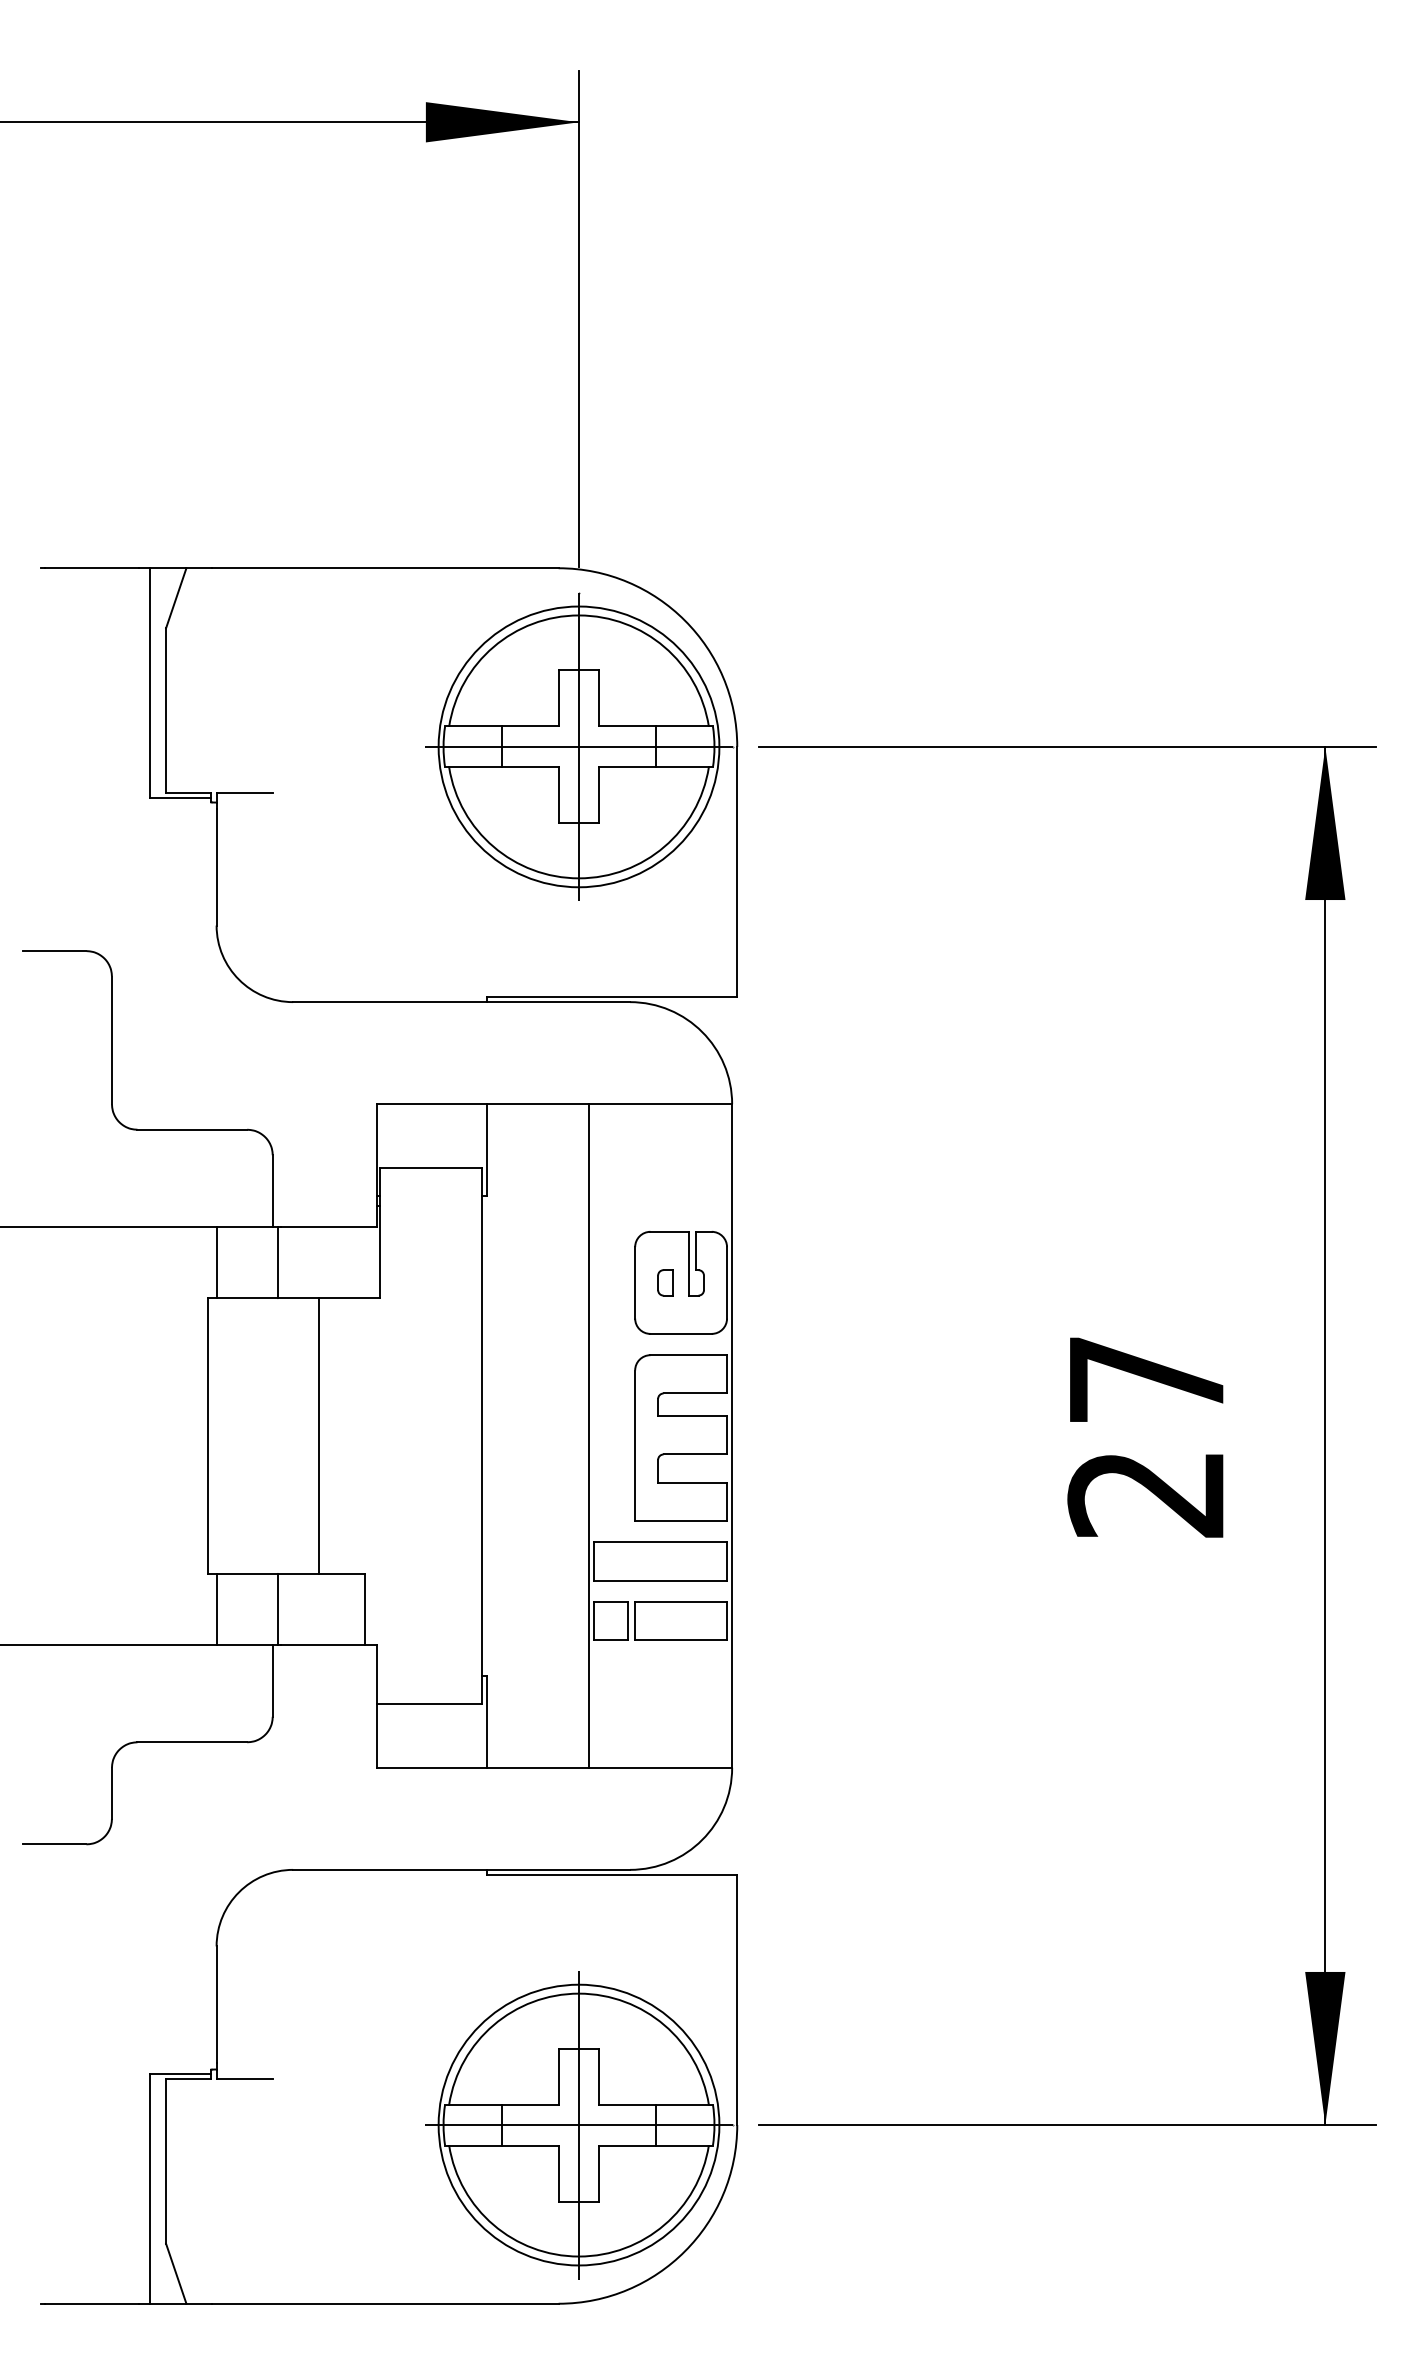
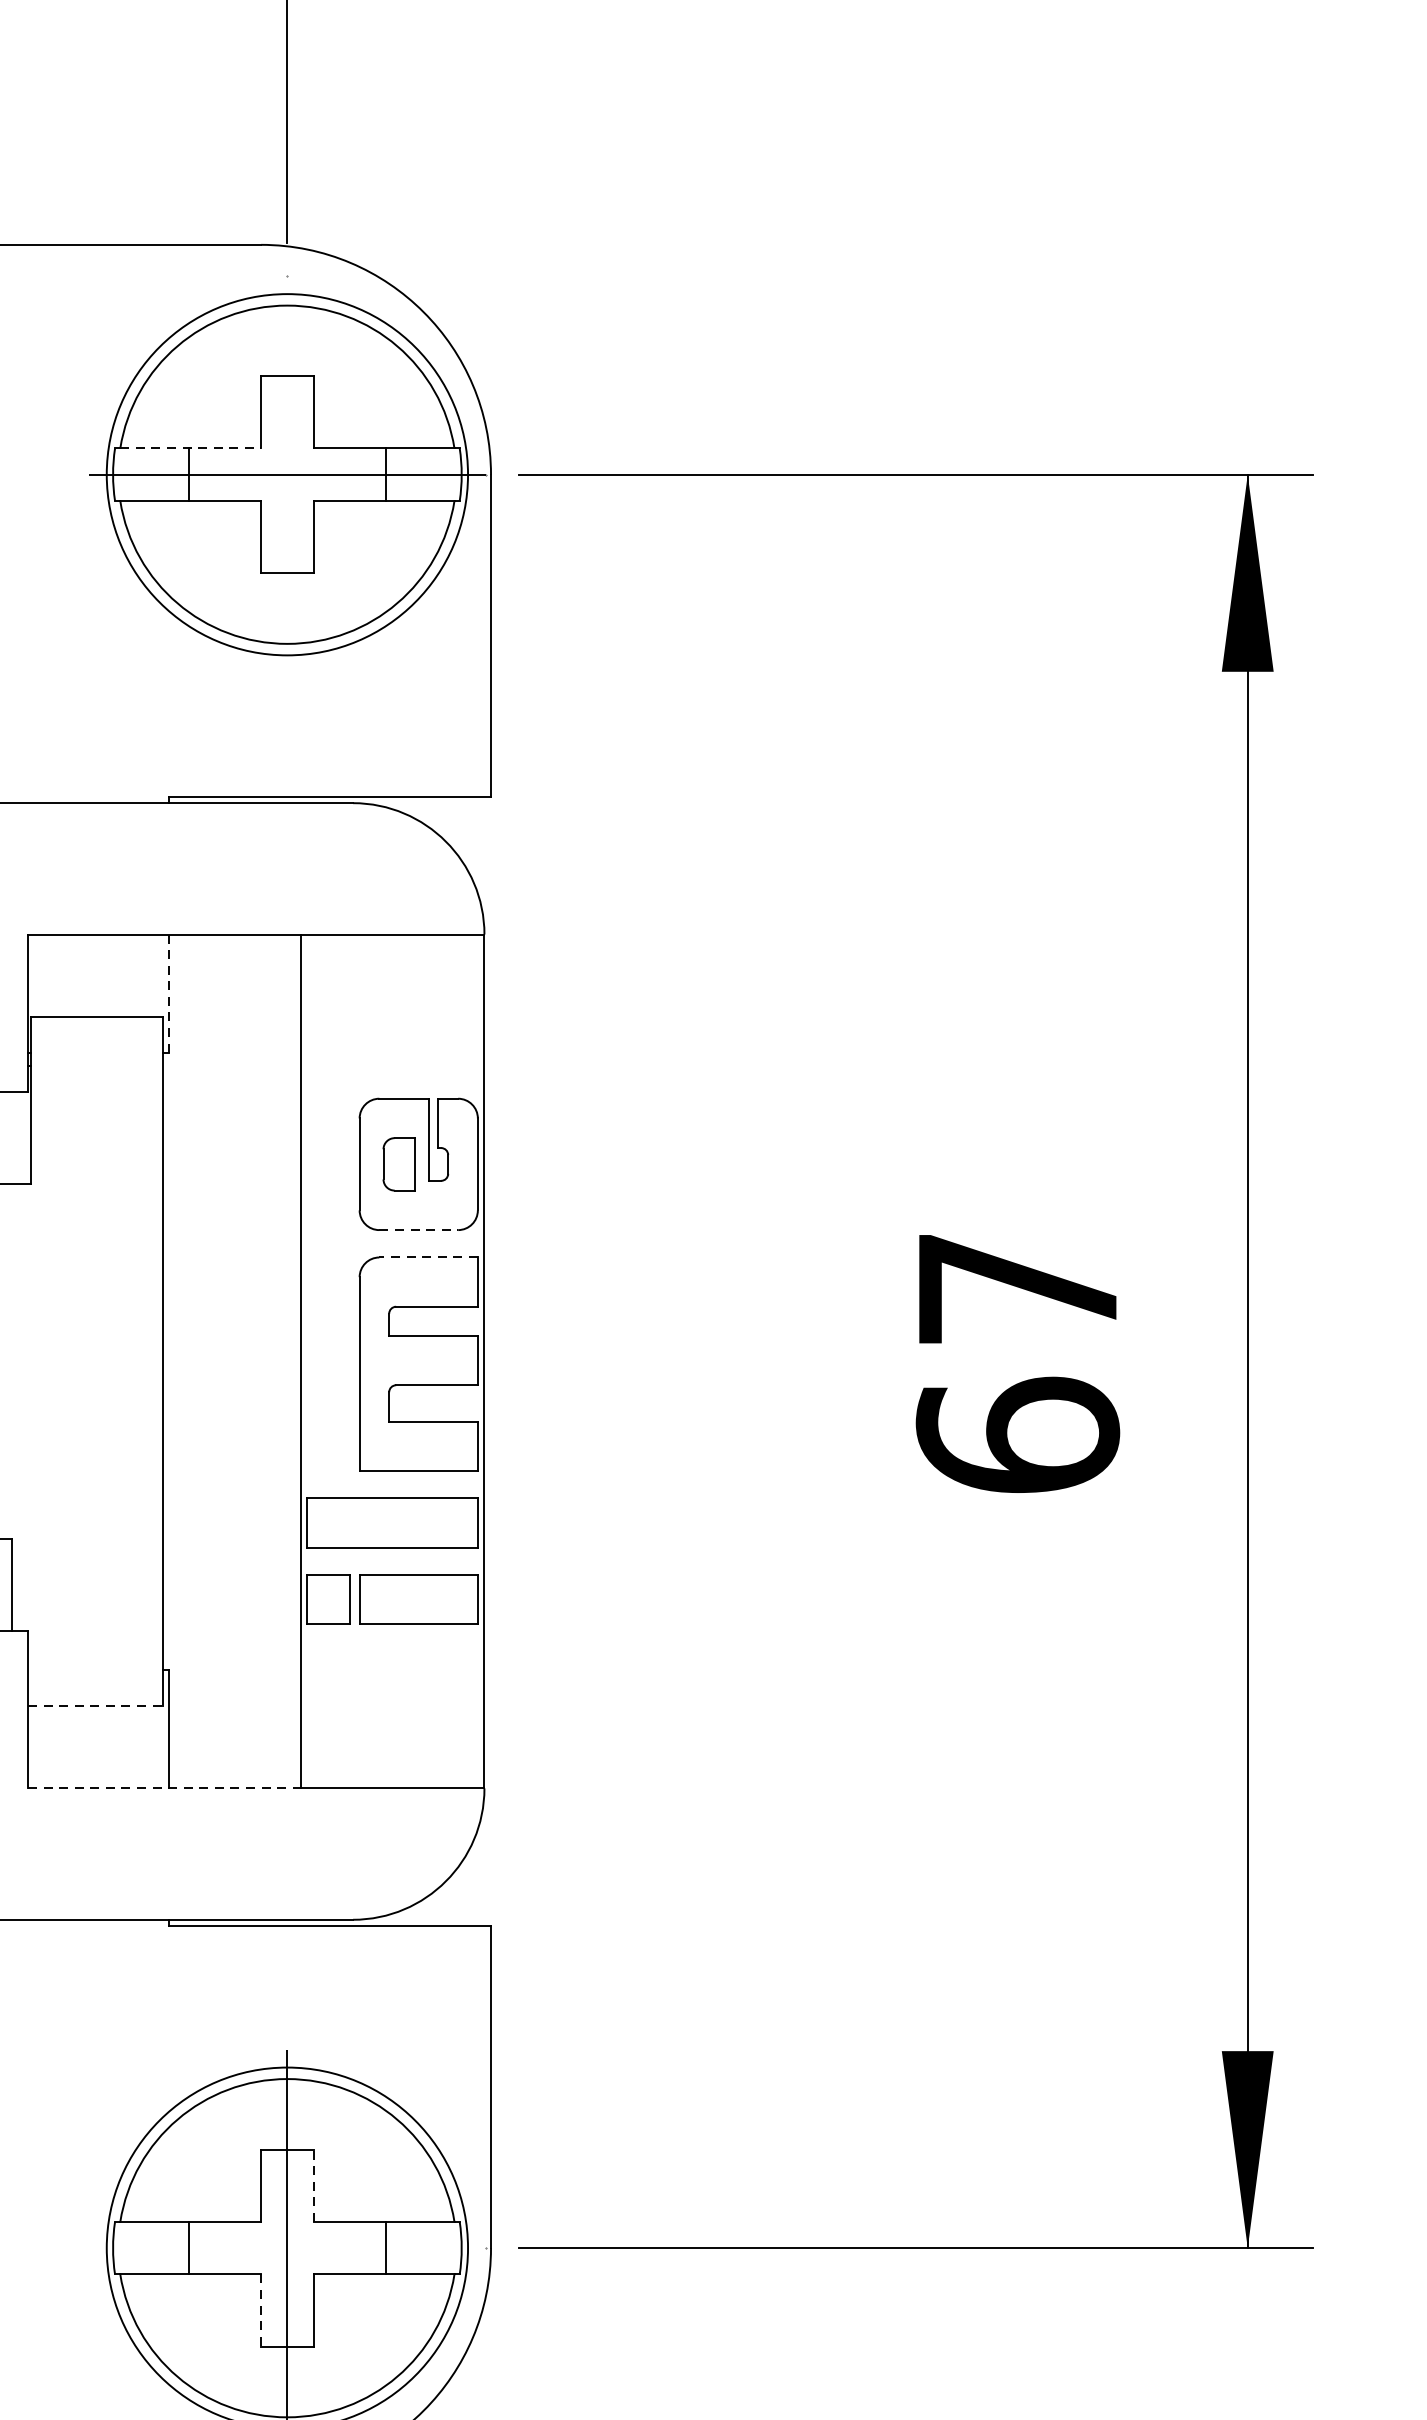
line: (503, 726) -> (190, 448), solid -> dashed
line: (579, 746) -> (288, 474), removed
line: (487, 1150) -> (169, 994), solid -> dashed
part: (665, 1282) -> (398, 1163), size x1.6
line: (681, 1333) -> (419, 1229), solid -> dashed
line: (688, 1355) -> (428, 1257), solid -> dashed
text: (1146, 1492) -> (1017, 1434), 27 -> 67
line: (430, 1703) -> (96, 1705), solid -> dashed
line: (483, 1767) -> (164, 1788), solid -> dashed
line: (599, 2076) -> (313, 2185), solid -> dashed
line: (578, 2125) -> (286, 2248), removed
line: (558, 2174) -> (260, 2311), solid -> dashed

